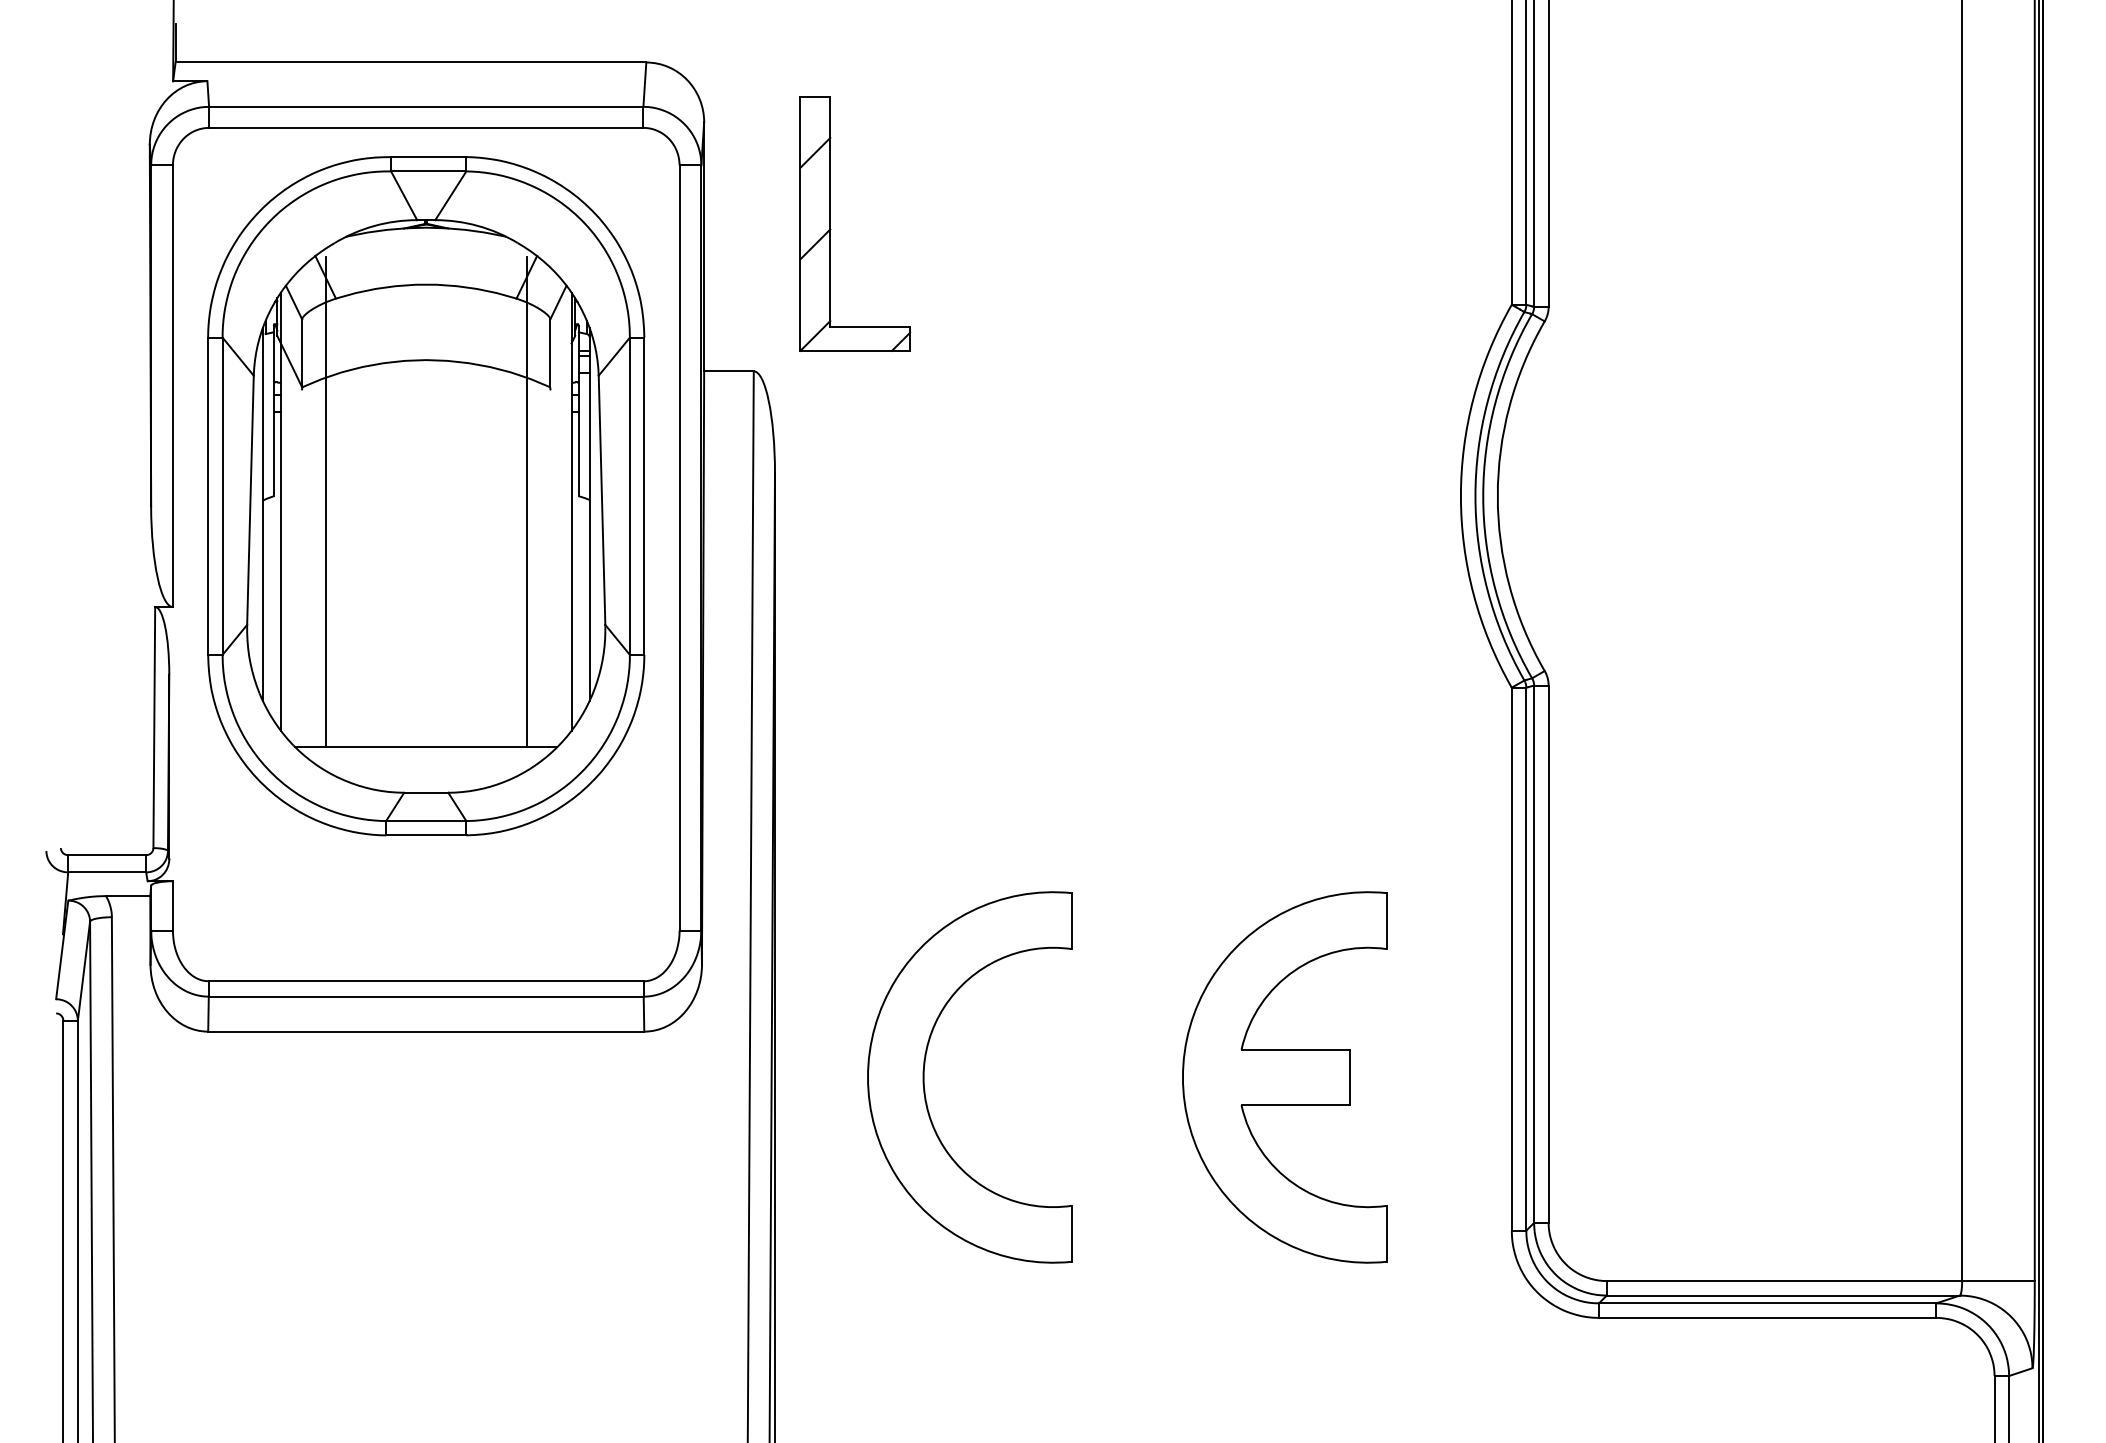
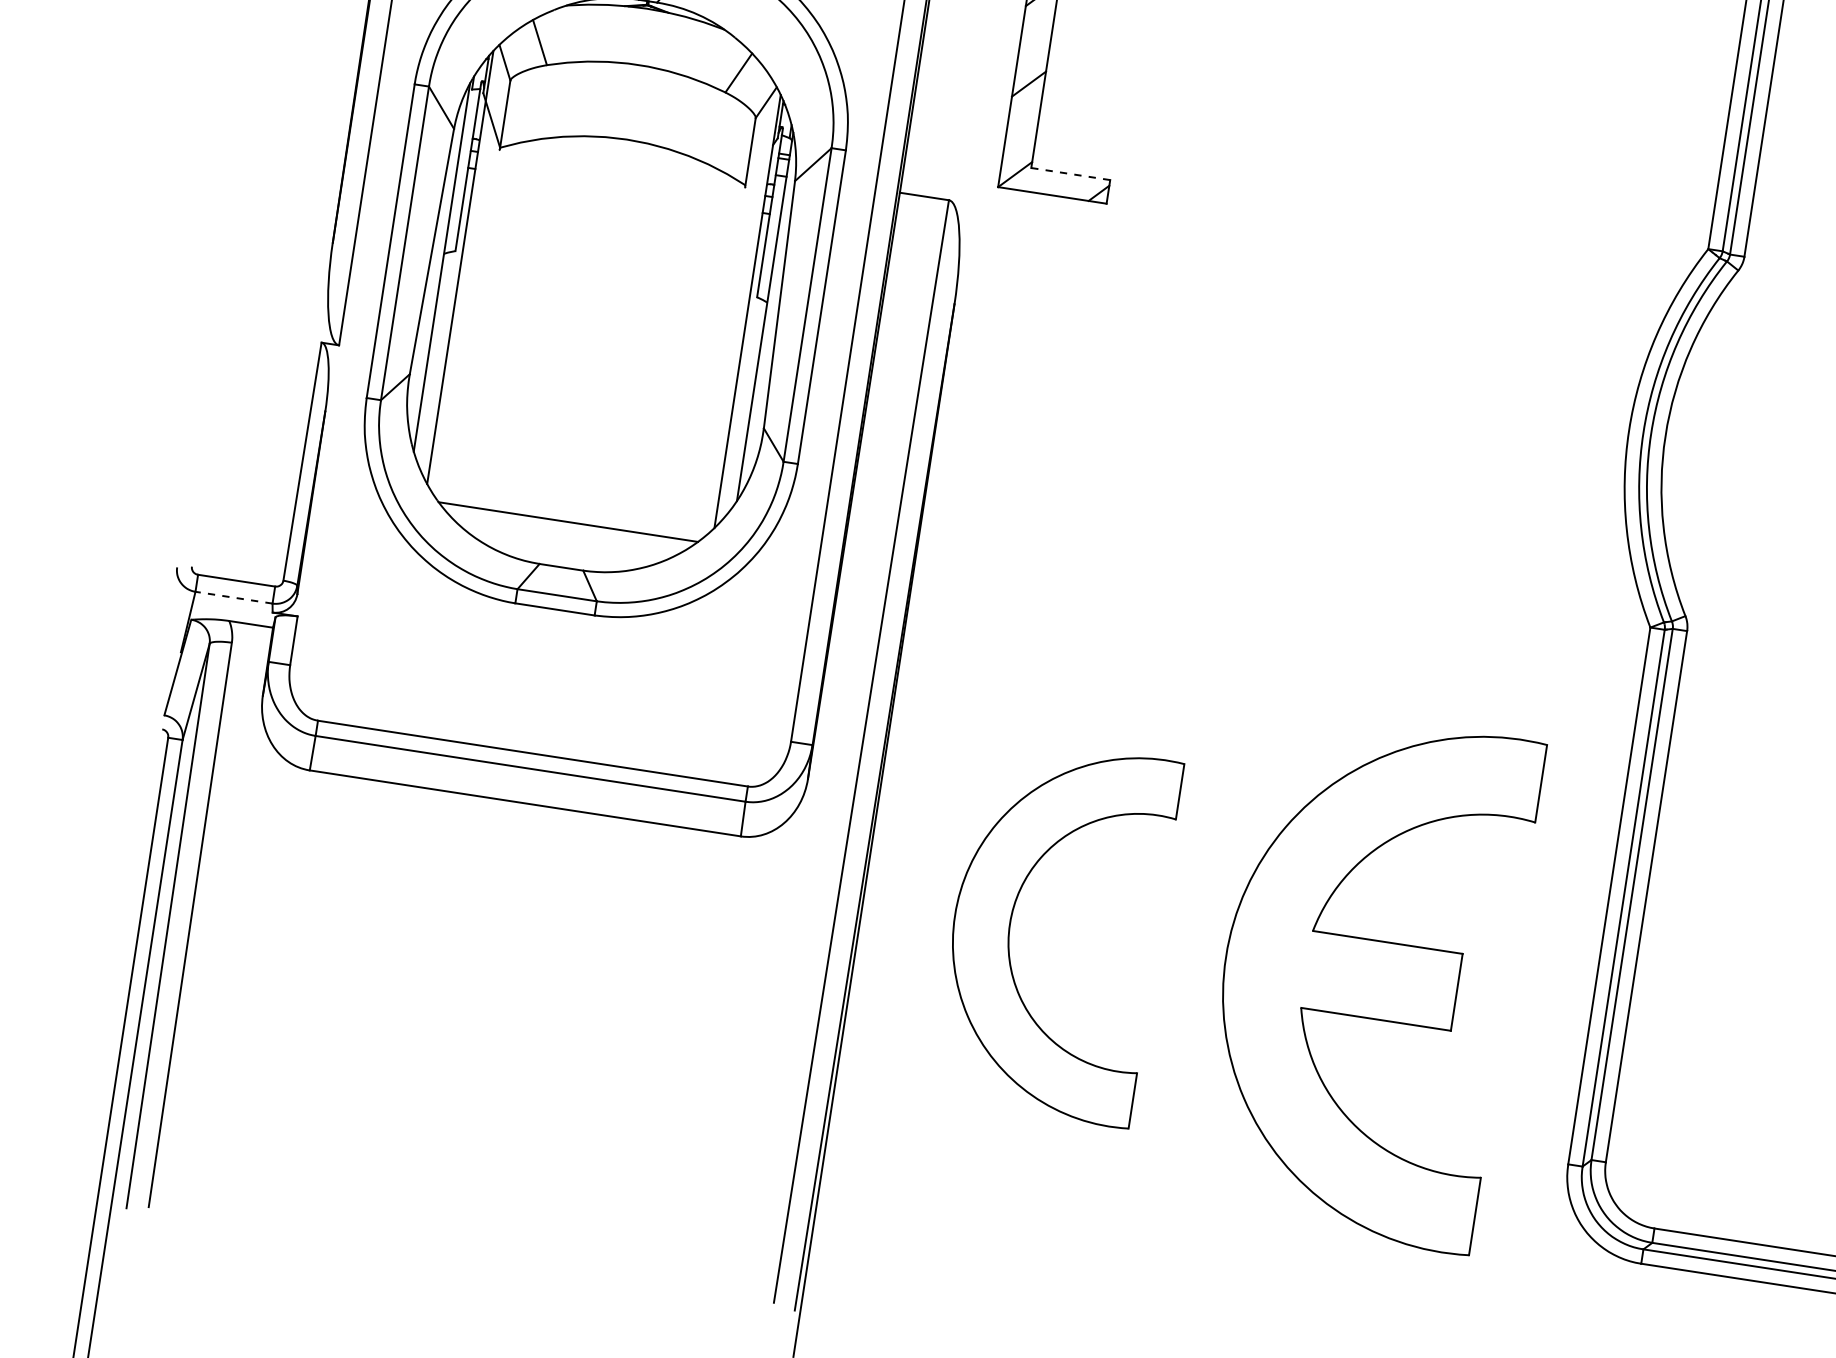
line: (870, 327) -> (1070, 174), solid -> dashed
line: (325, 501) -> (505, 264), removed
line: (526, 501) -> (704, 294), removed
line: (107, 872) -> (234, 597), solid -> dashed
part: (1284, 1077) -> (1366, 978), size x1.4

